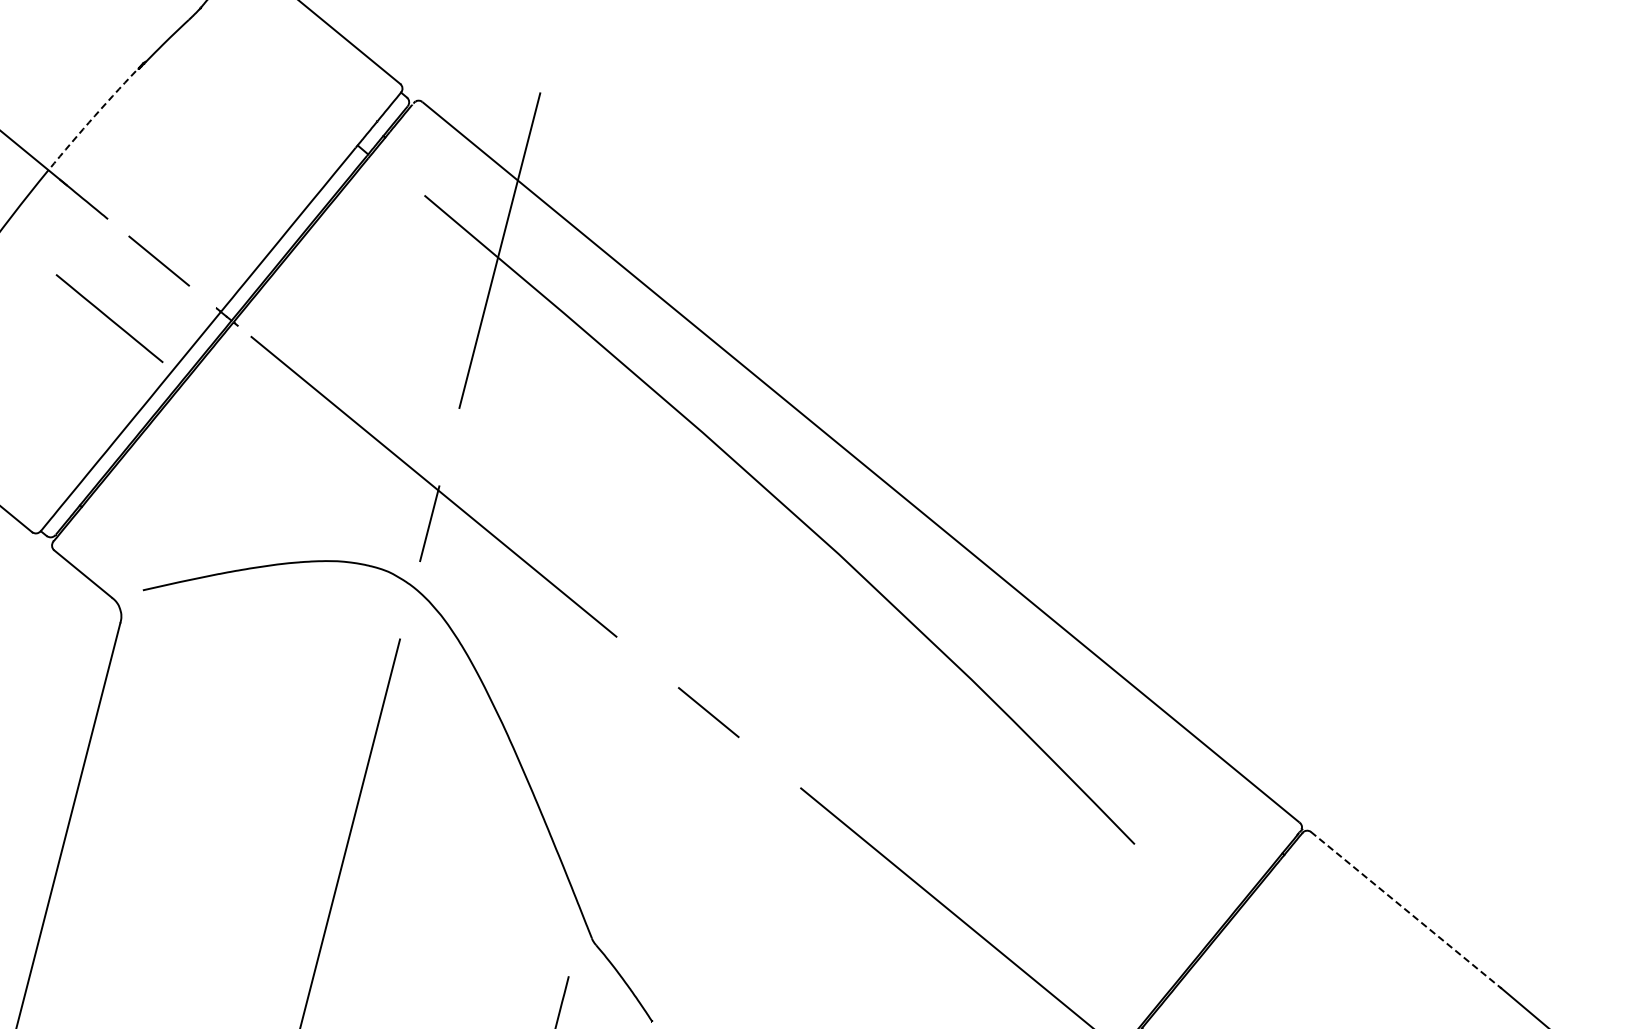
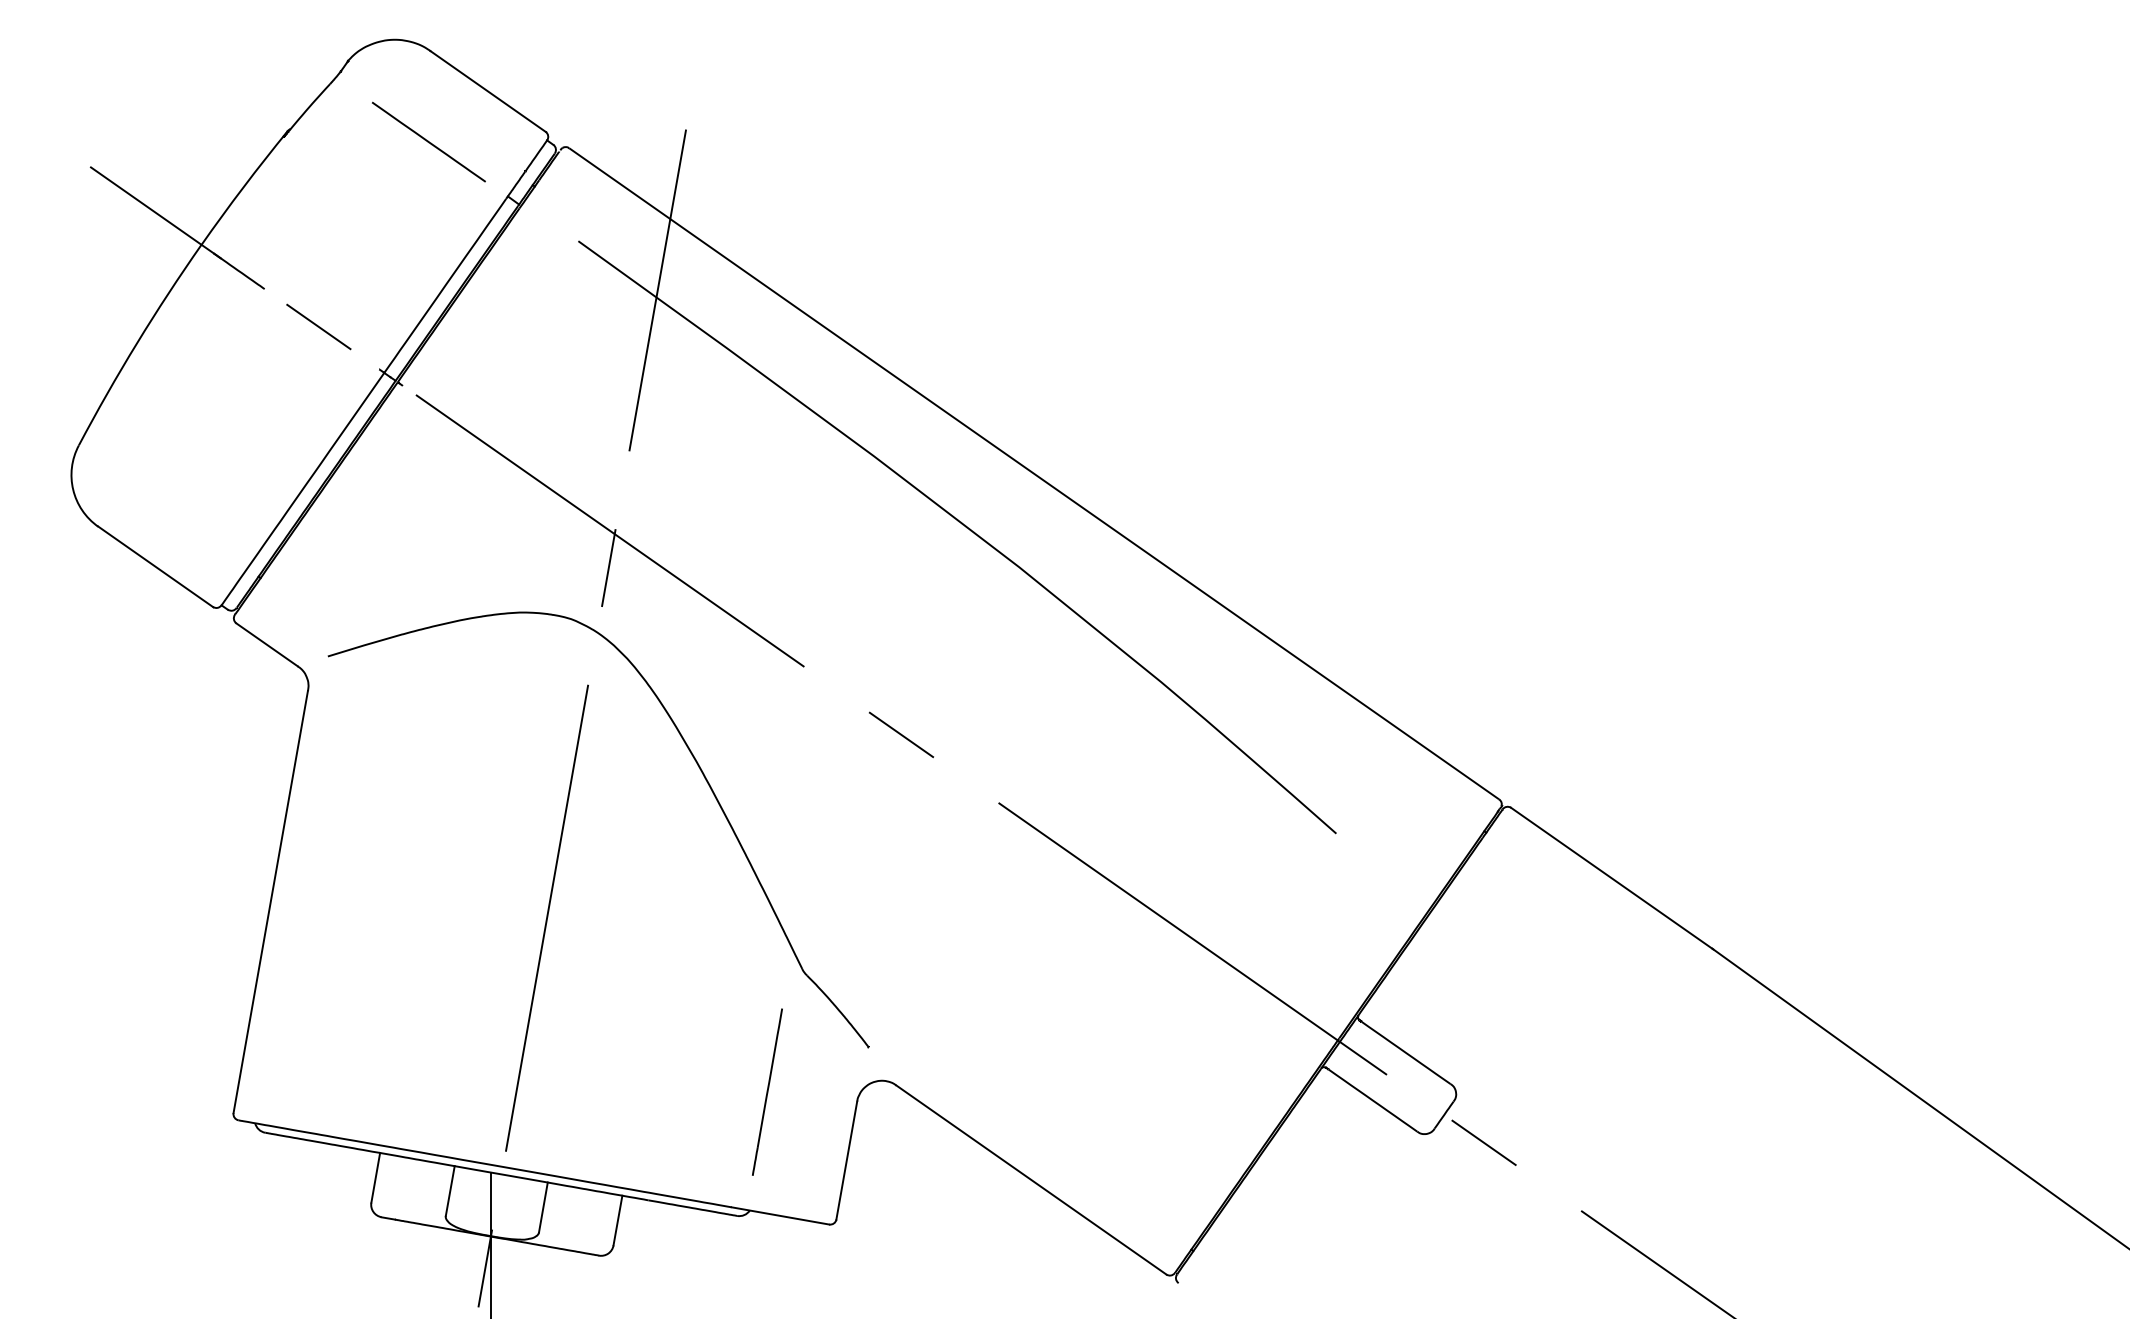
arc: (94, 116) -> (243, 187), dashed -> solid
line: (109, 317) -> (428, 141), moved
line: (1406, 910) -> (1612, 878), dashed -> solid

